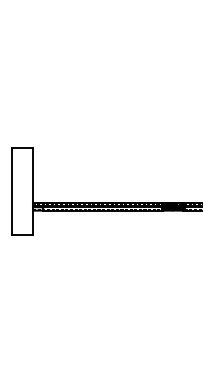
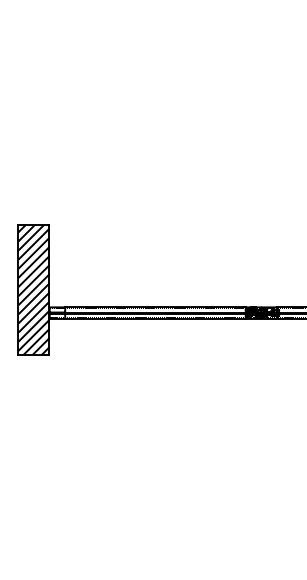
hatch: (22, 191) -> (33, 290), added

